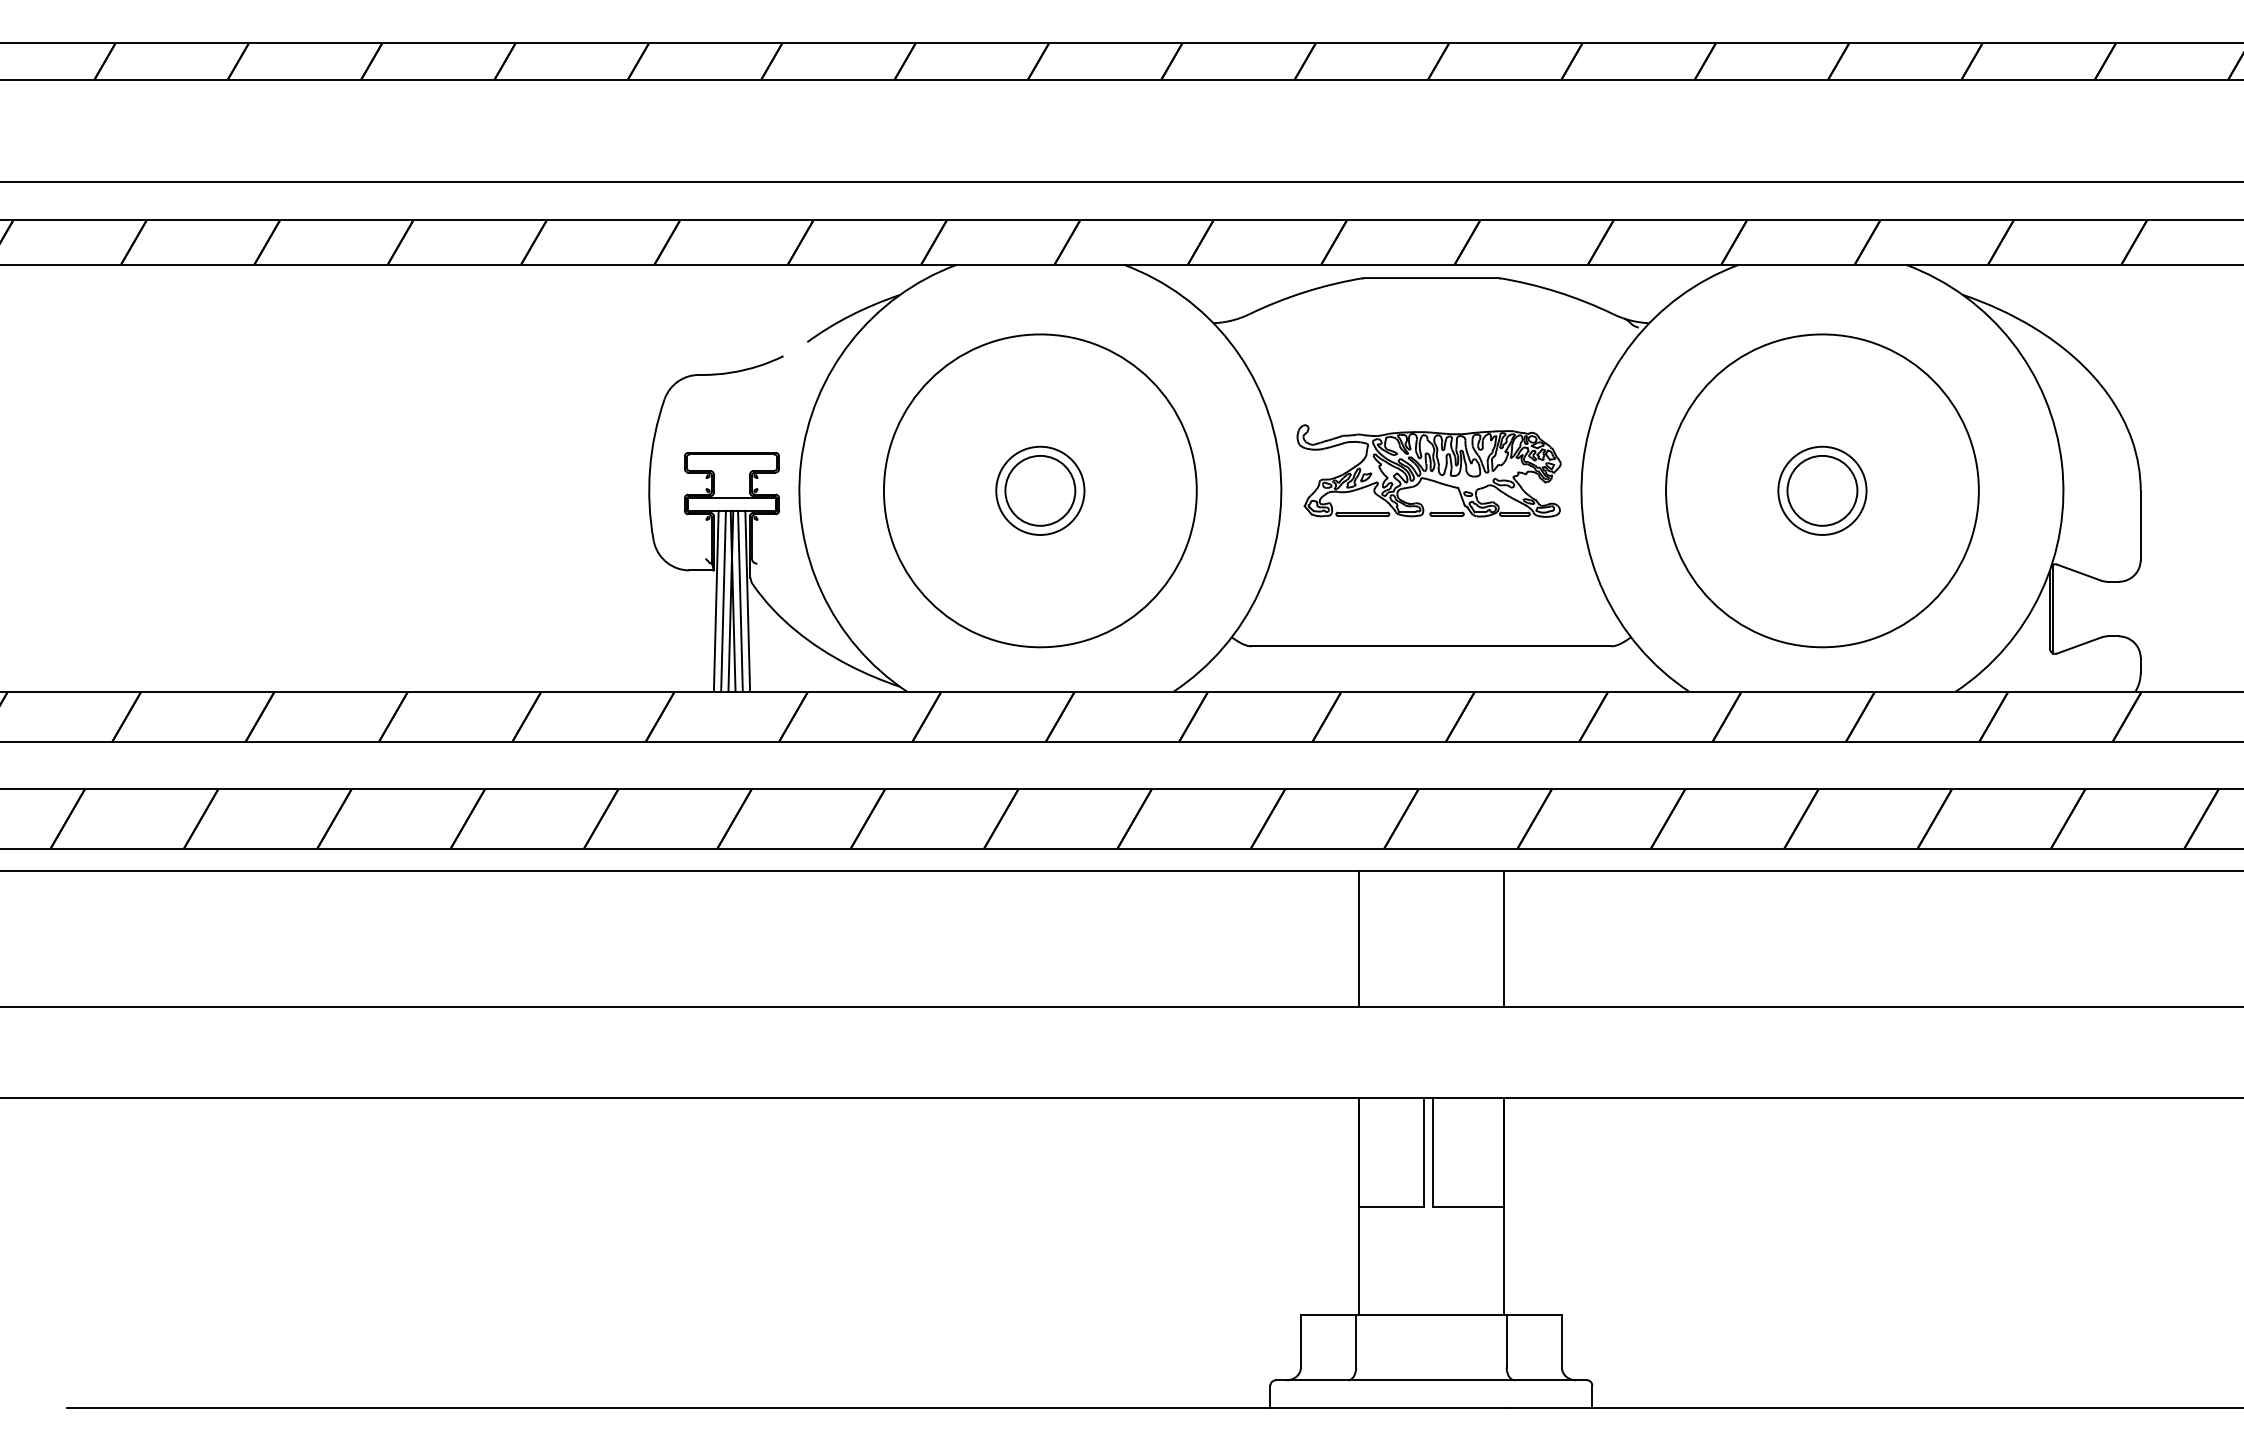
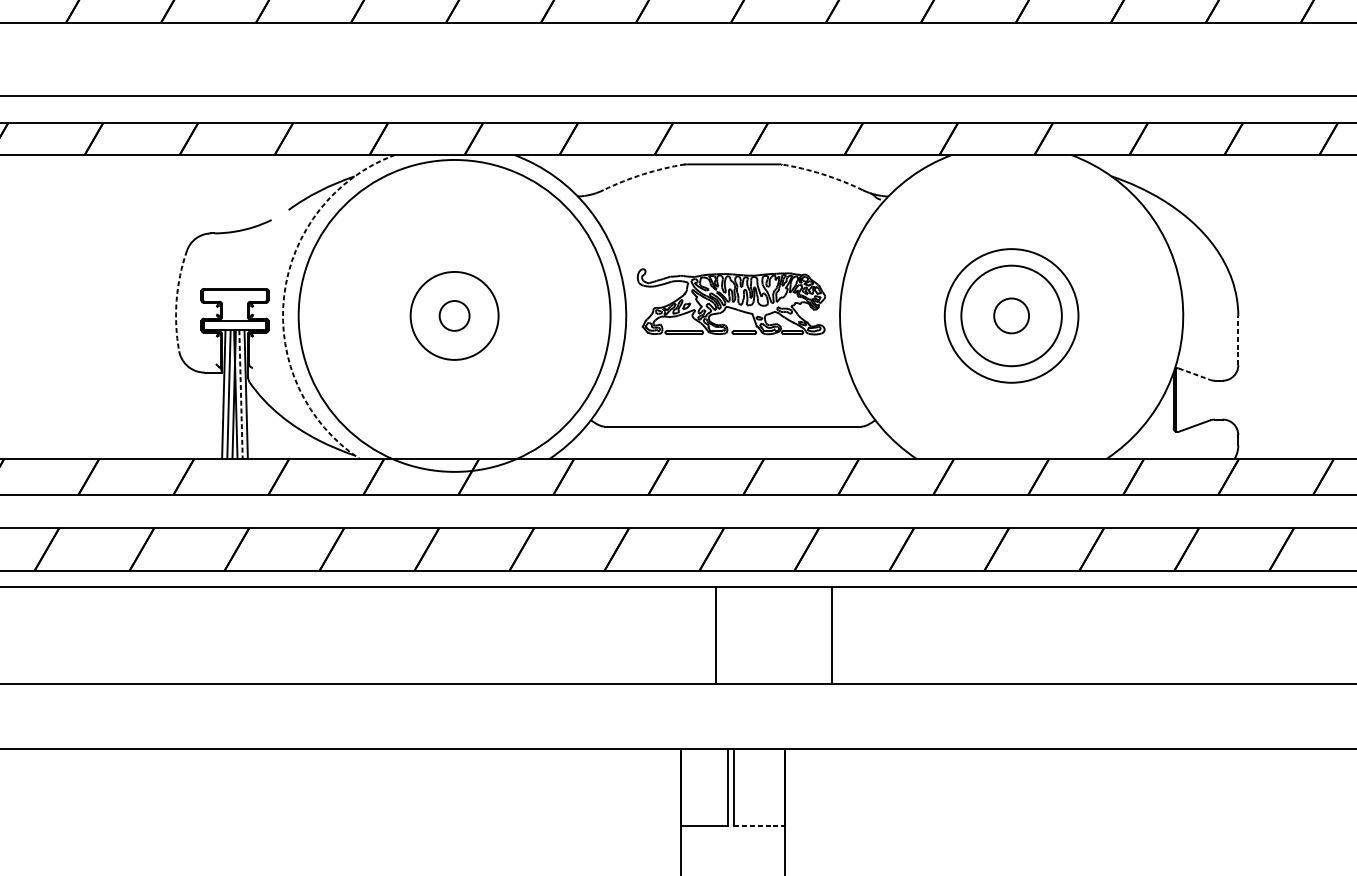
arc: (1305, 292) -> (643, 174), solid -> dashed
arc: (1557, 292) -> (822, 174), solid -> dashed
arc: (800, 463) -> (283, 296), solid -> dashed
arc: (650, 469) -> (176, 300), solid -> dashed
circle: (1039, 490) -> (454, 315), size x1.4
circle: (1040, 490) -> (454, 315), size x0.6
circle: (1040, 490) -> (454, 315), size x1.4
circle: (1822, 490) -> (1011, 315), size x0.6
circle: (1822, 490) -> (1011, 315), size x0.7
circle: (1822, 490) -> (1011, 315), size x1.6
line: (2140, 525) -> (1238, 340), solid -> dashed
line: (2079, 572) -> (1194, 374), solid -> dashed
line: (740, 601) -> (241, 394), solid -> dashed
line: (1358, 939) -> (715, 635), moved
line: (1504, 939) -> (832, 635), moved
line: (1468, 1207) -> (759, 826), solid -> dashed

